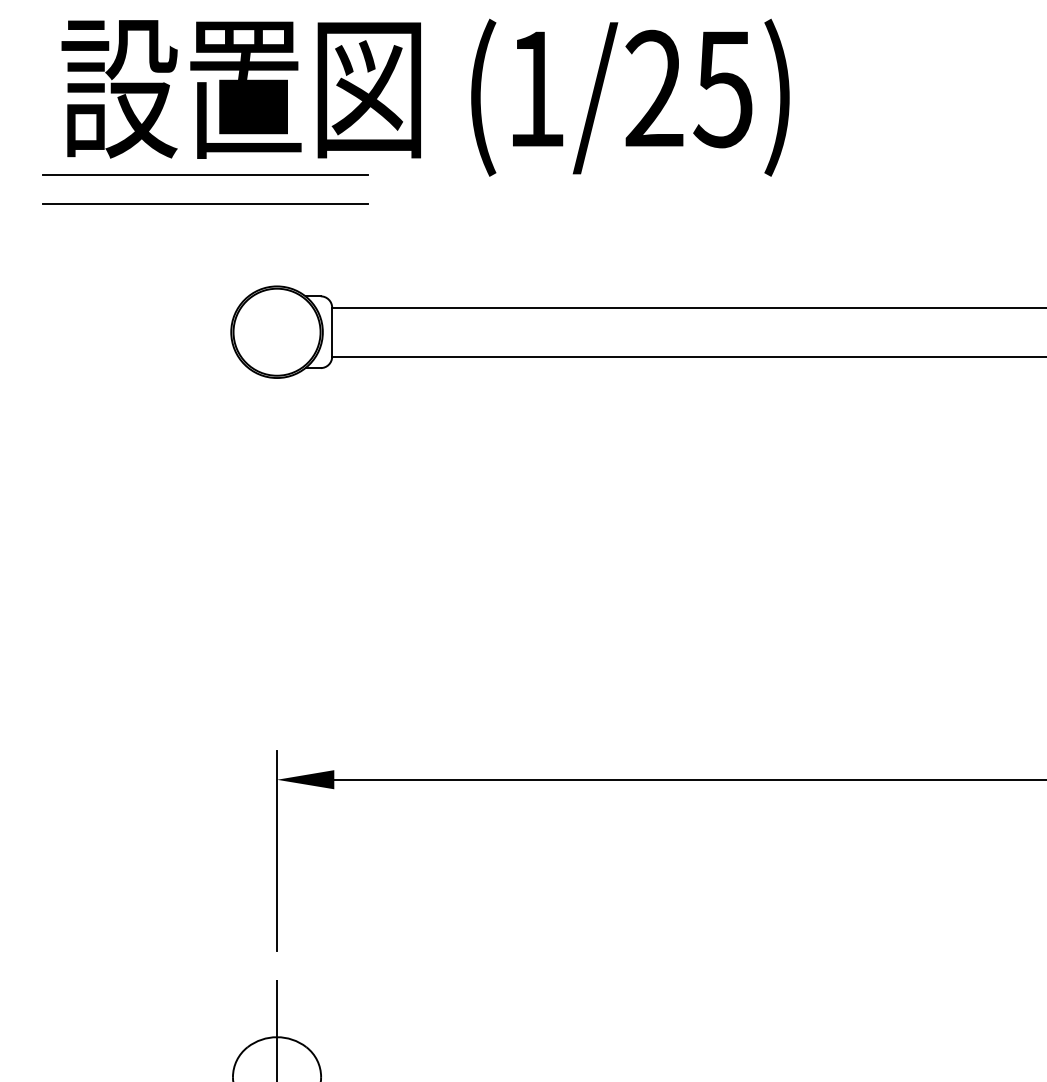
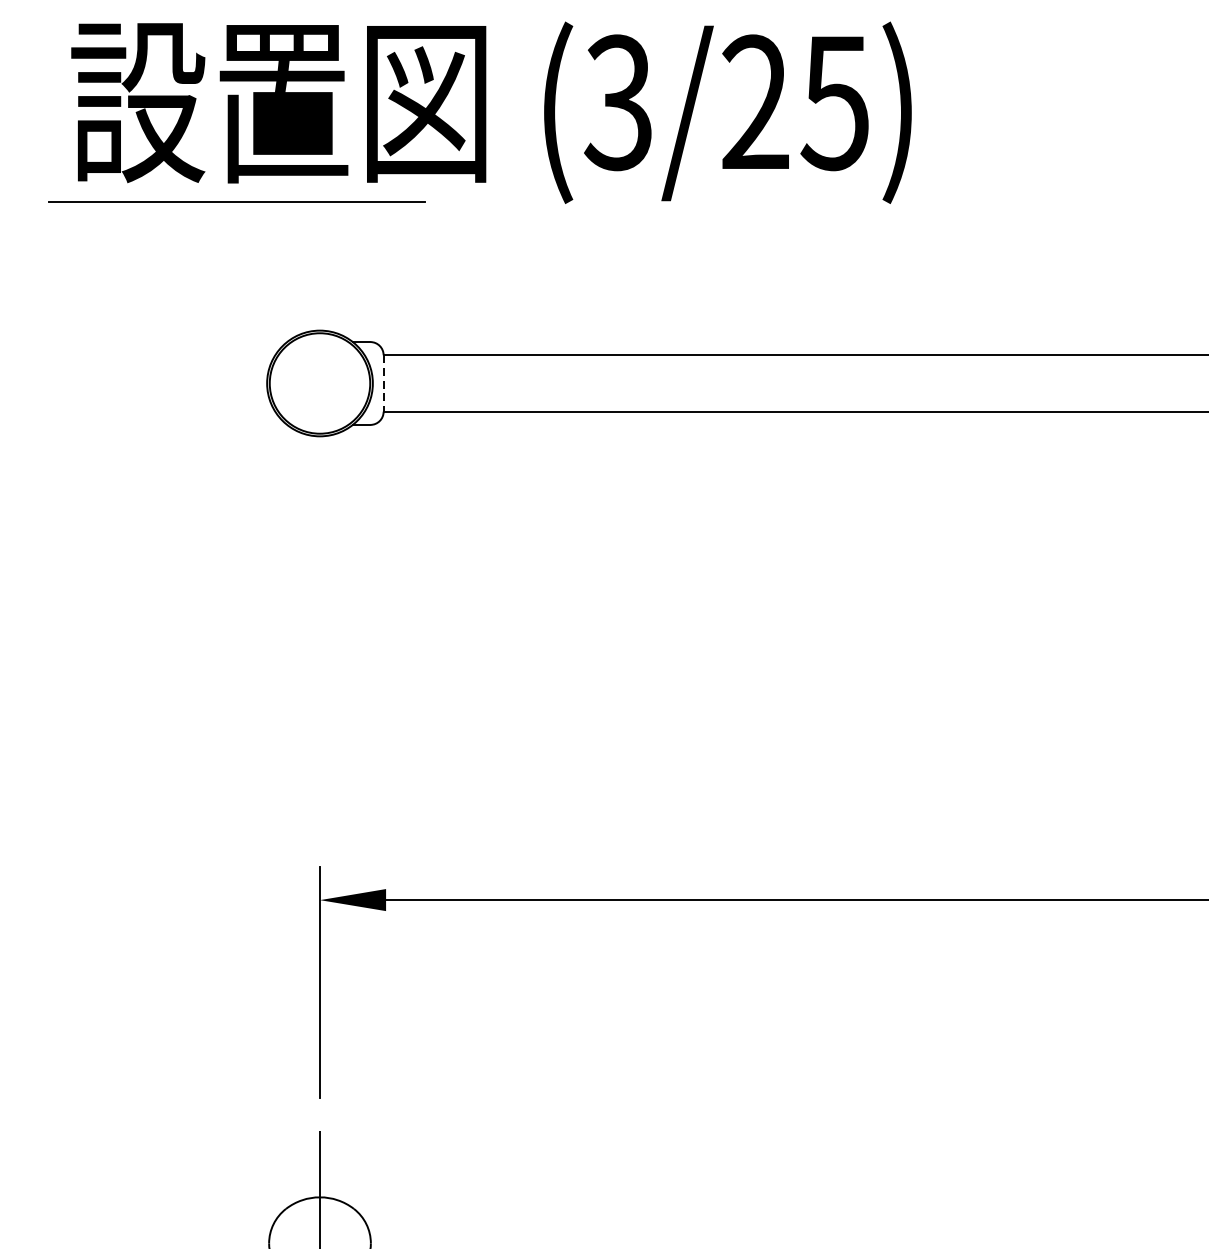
text: (534, 88) -> (617, 102), (1/25) -> (3/25)
line: (204, 203) -> (236, 234), removed
line: (332, 332) -> (384, 383), solid -> dashed

